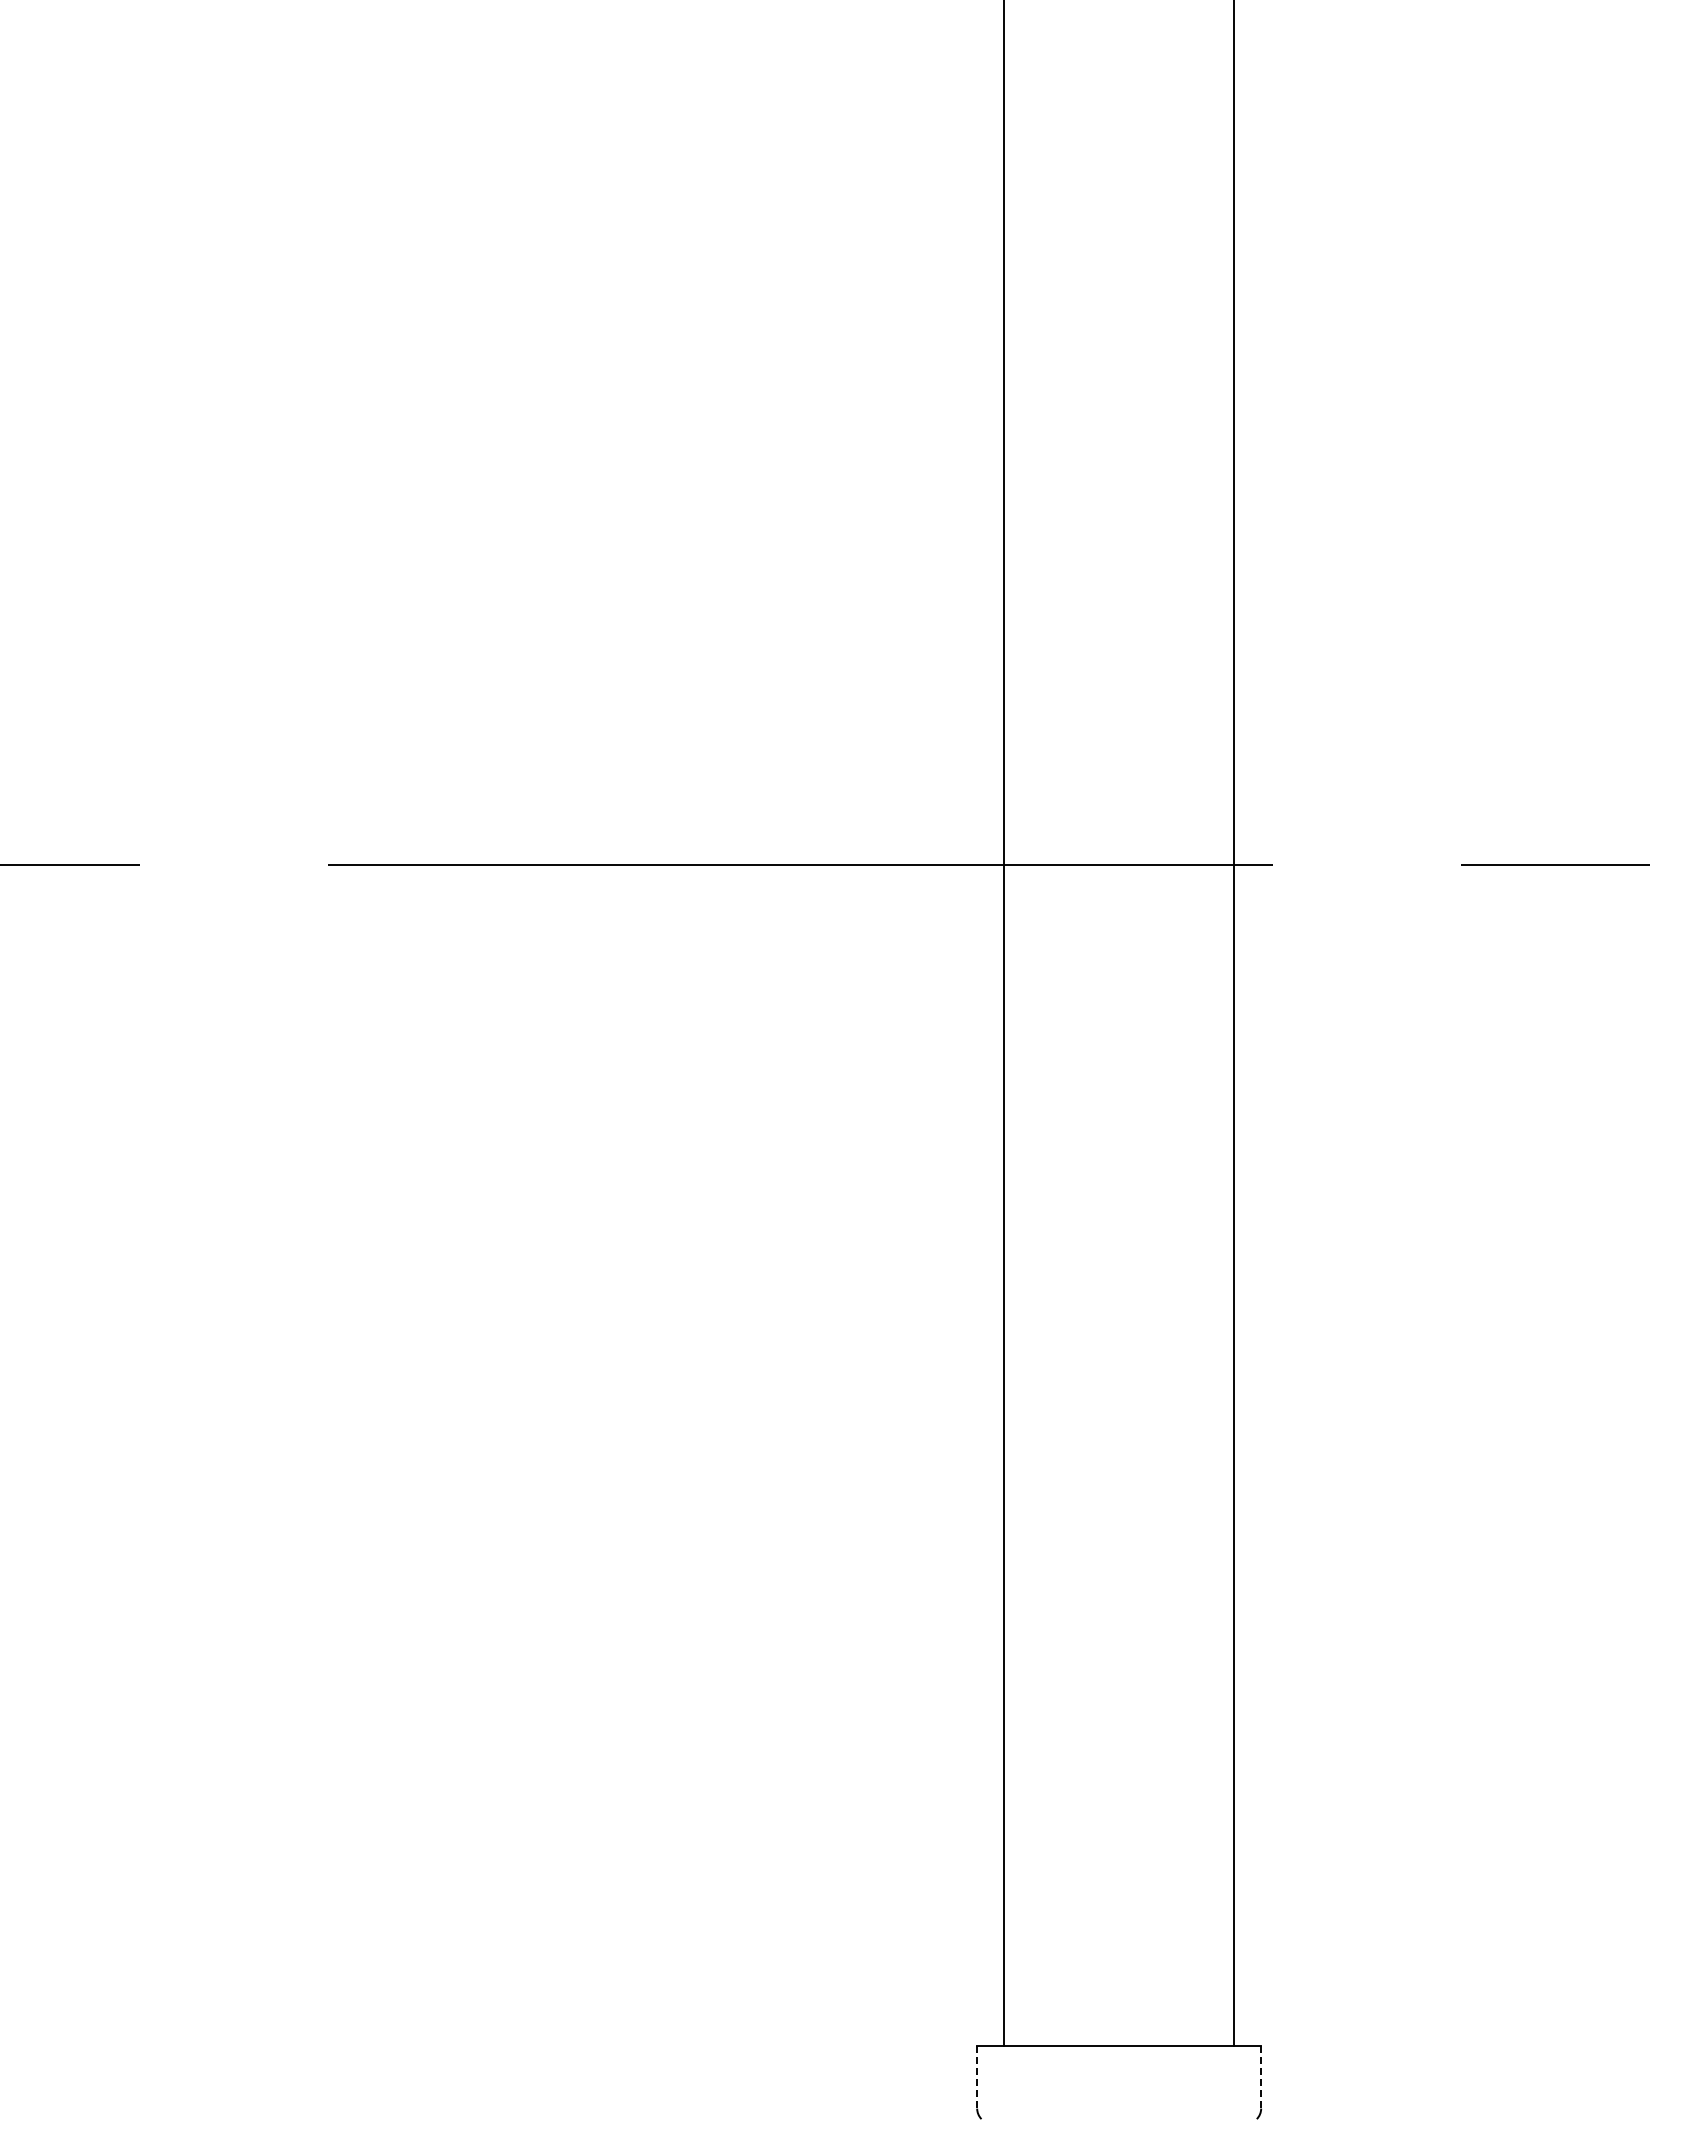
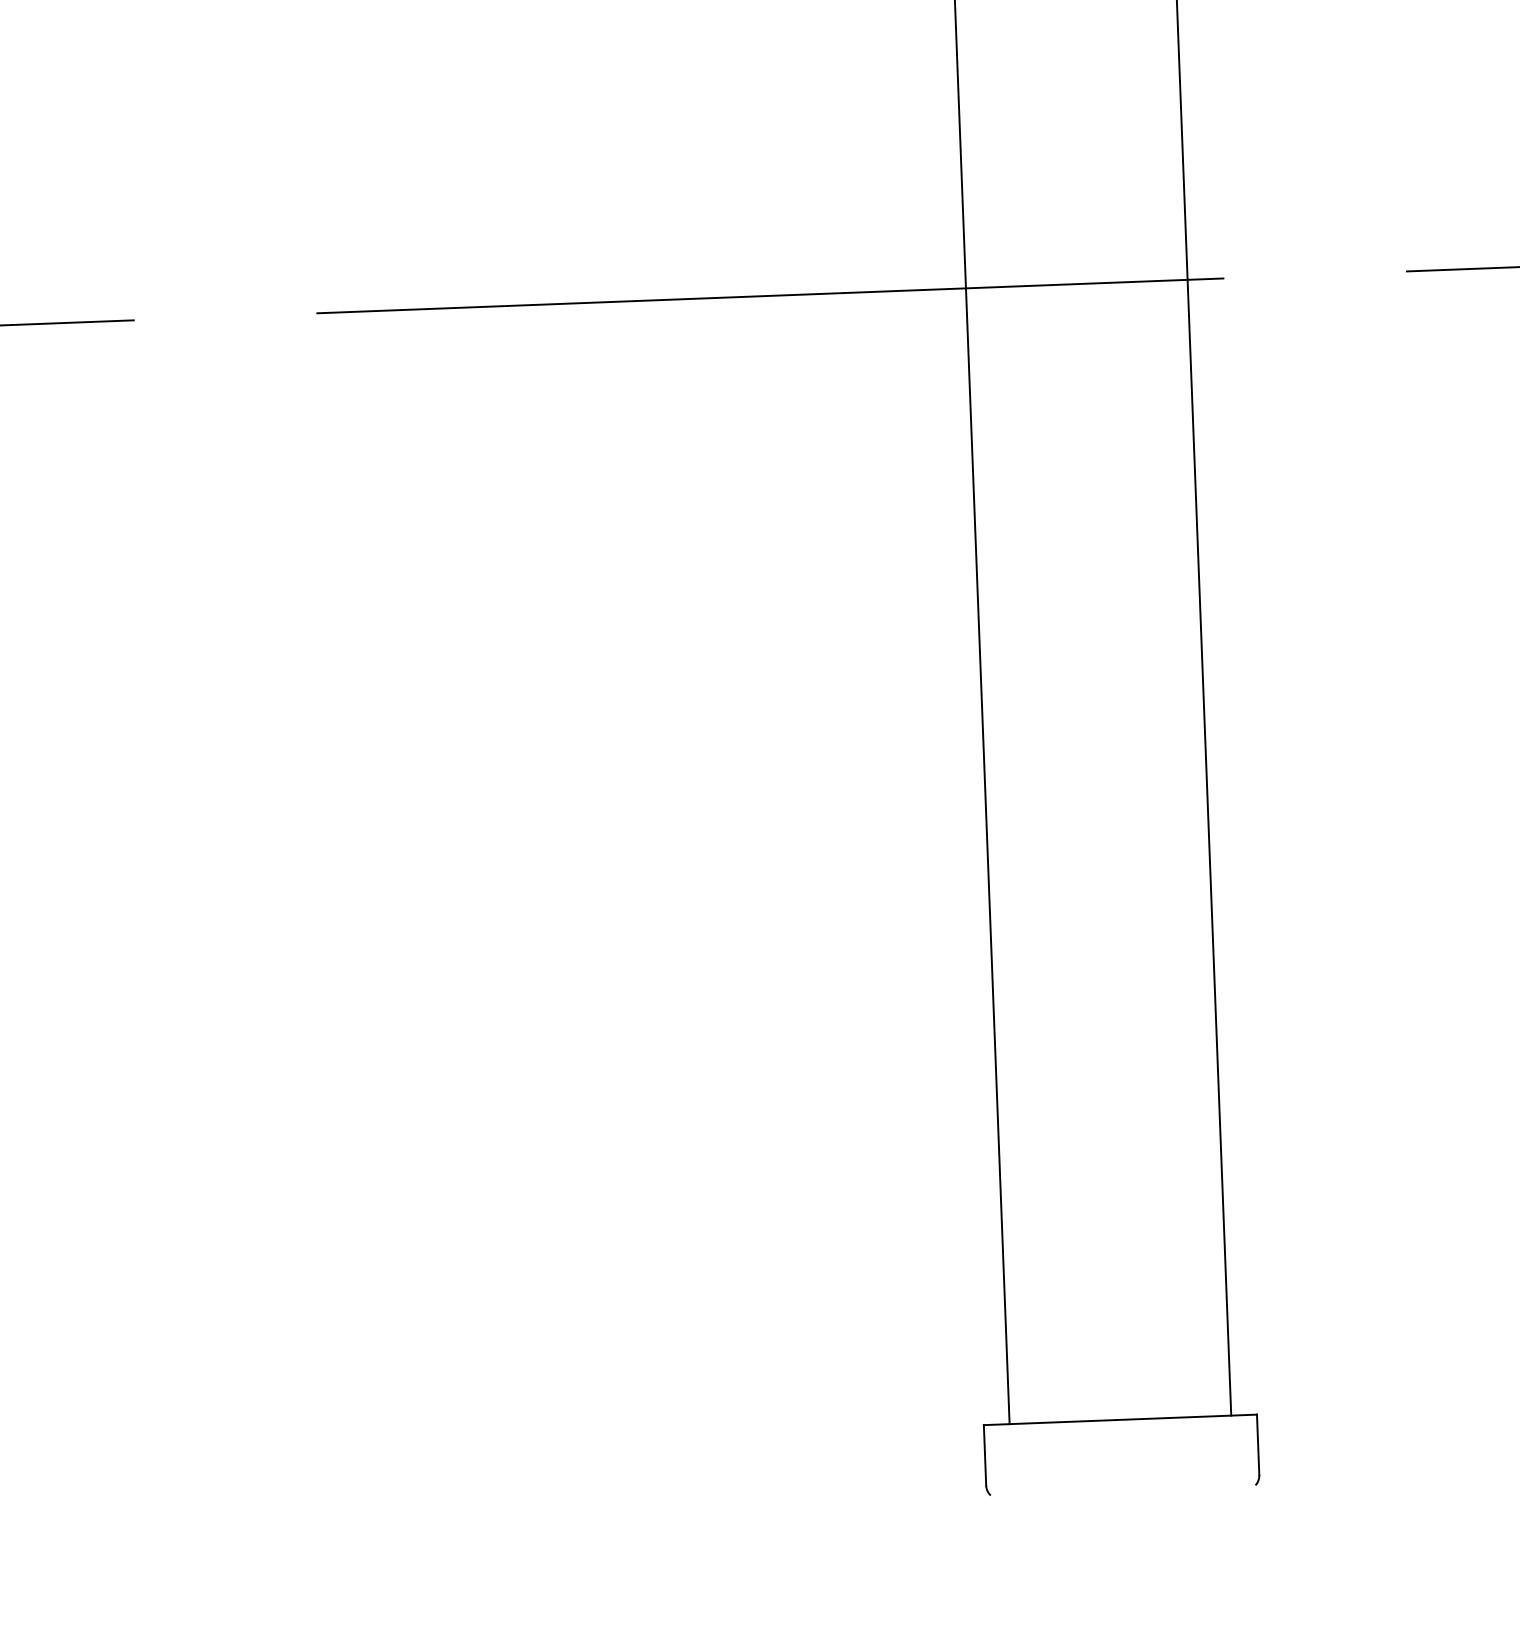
line: (977, 2077) -> (985, 1455), dashed -> solid
line: (1261, 2077) -> (1258, 1445), dashed -> solid

